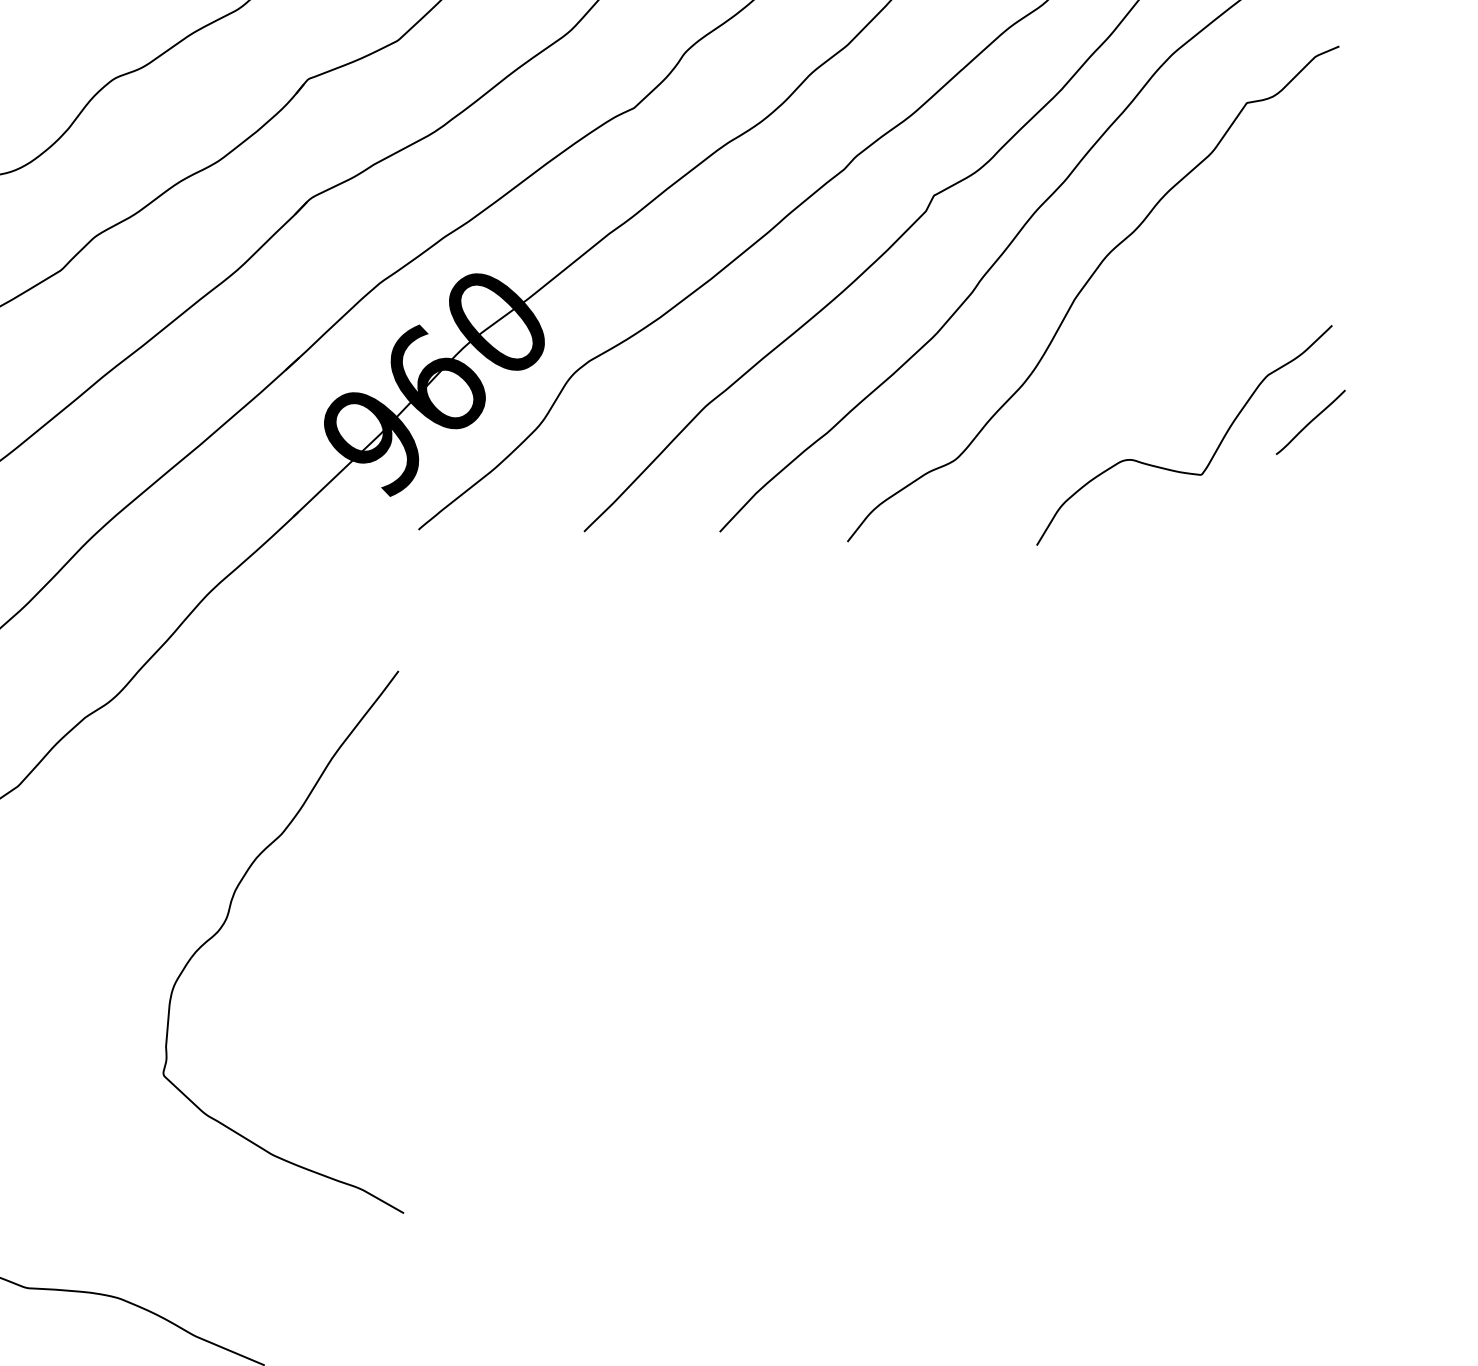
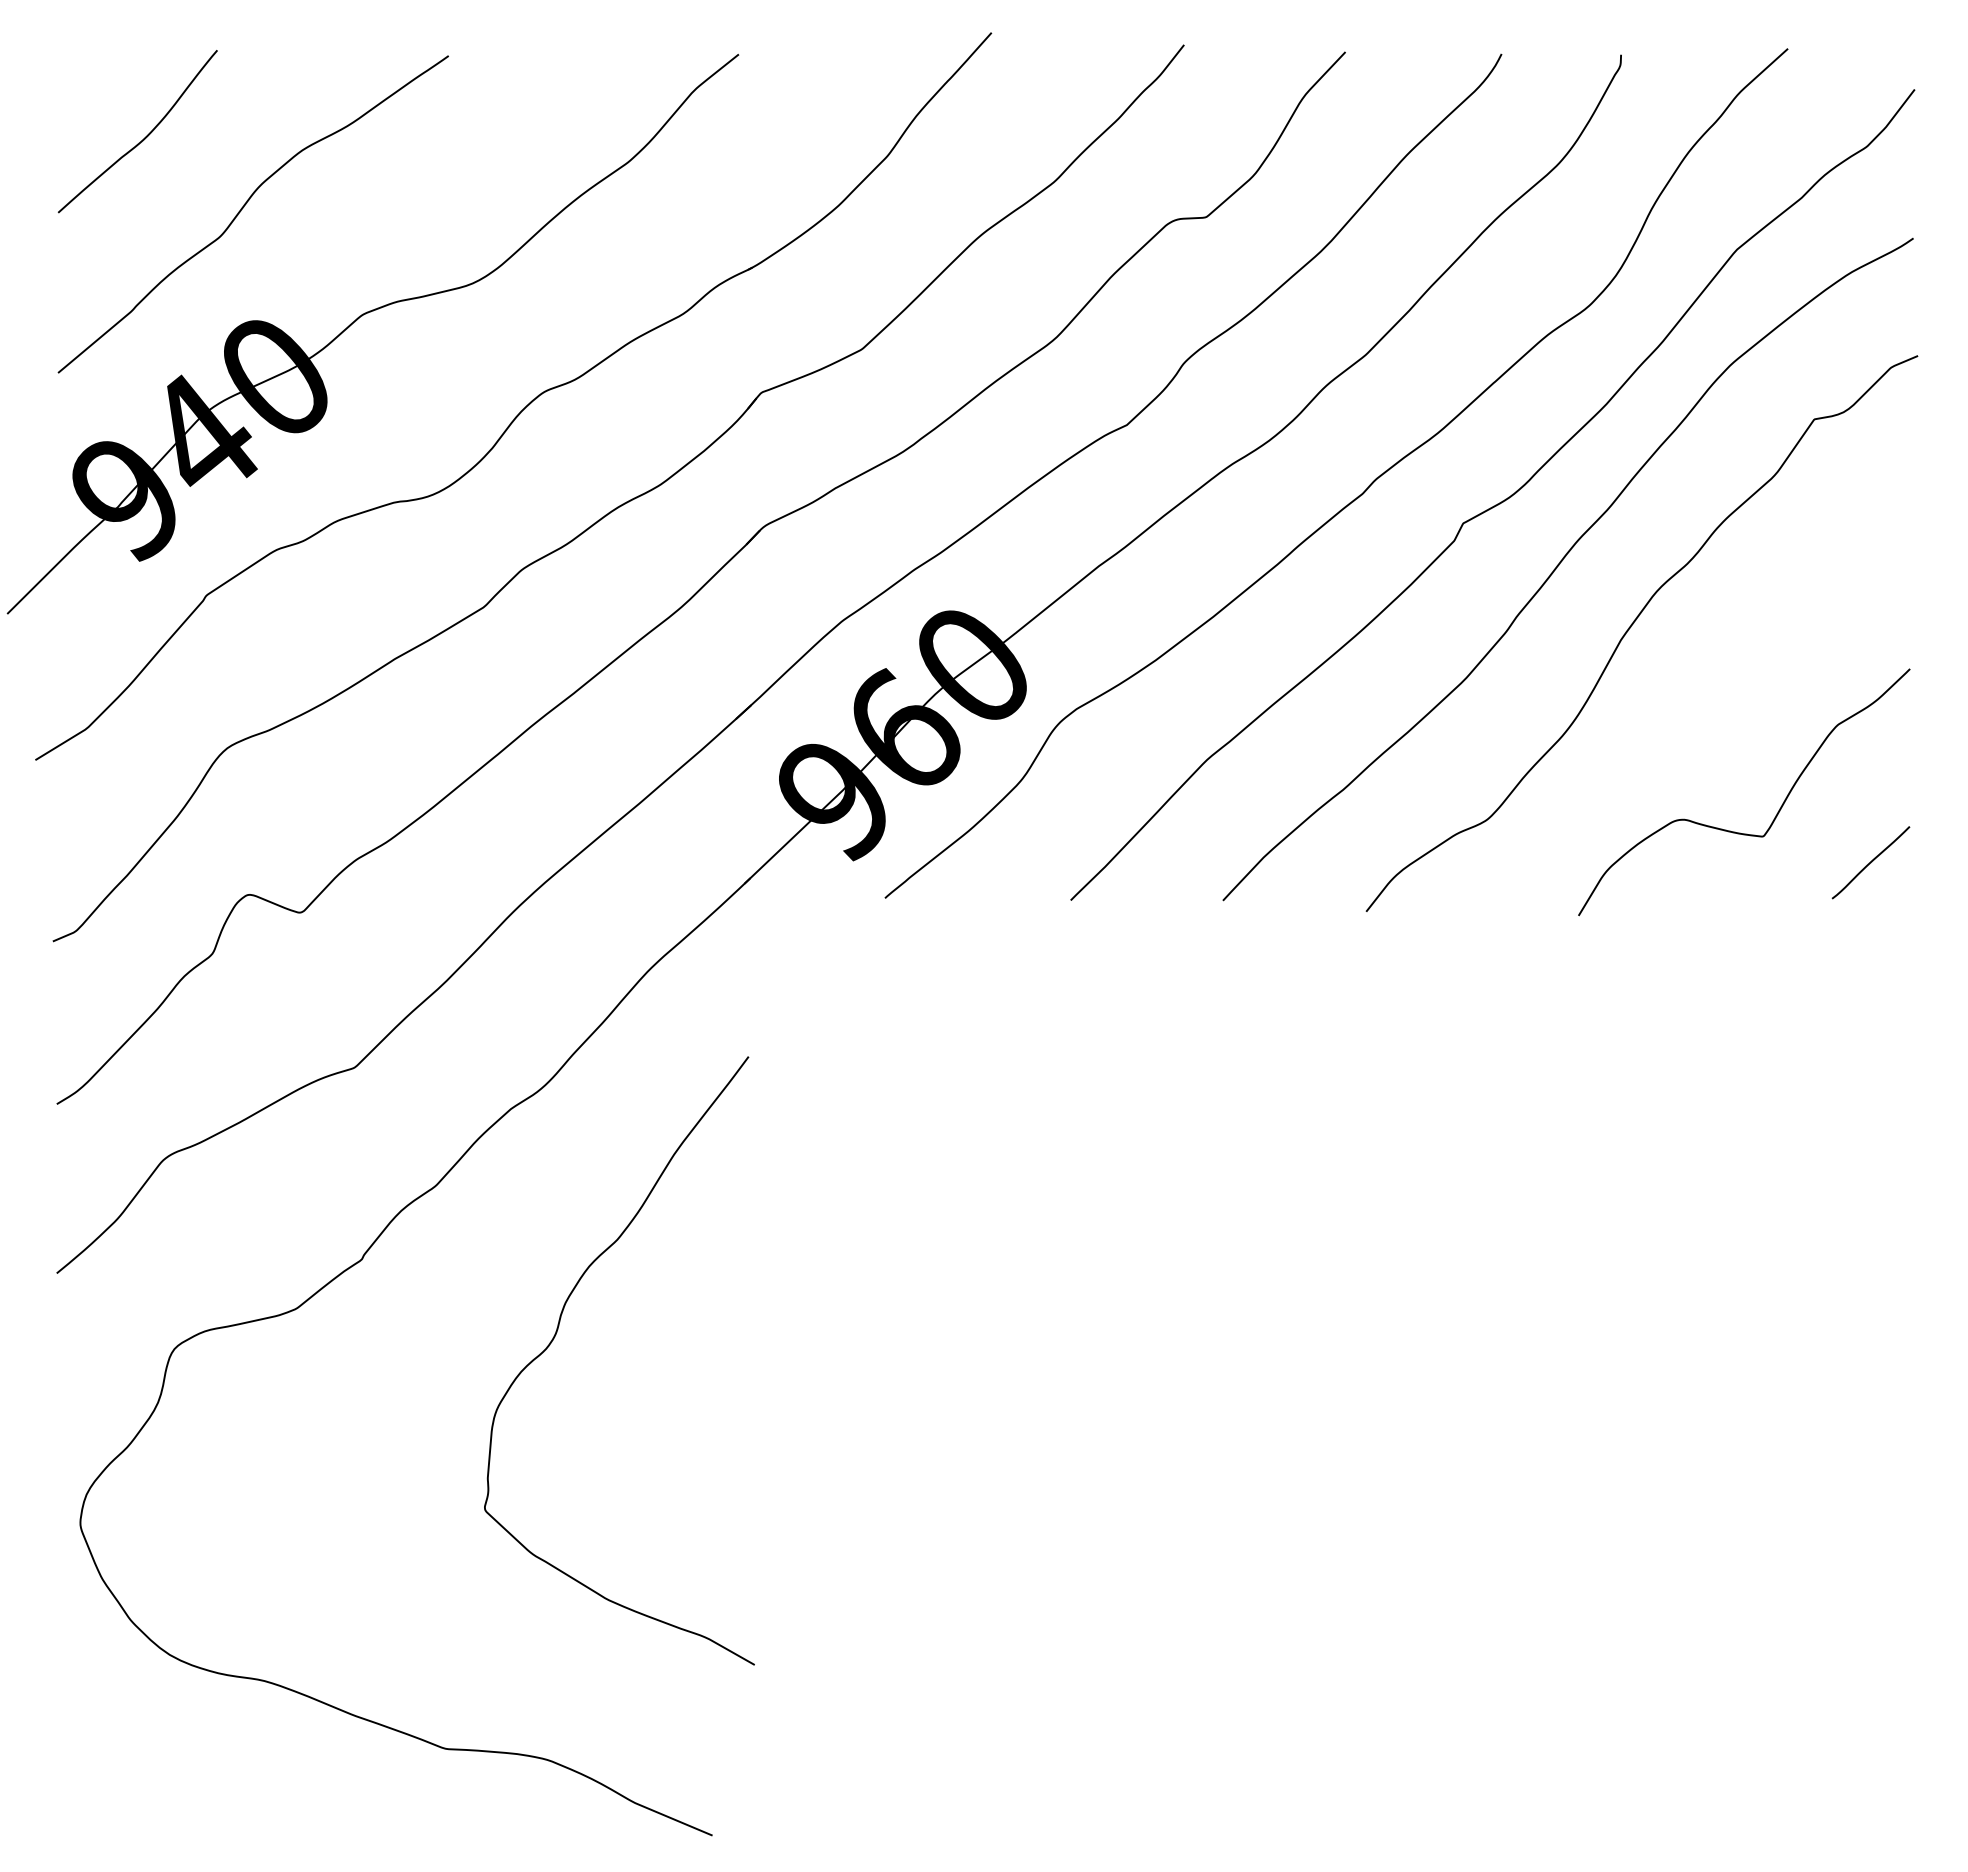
curve: (1310, 422) -> (1870, 862), moved
curve: (228, 916) -> (557, 1332), moved

